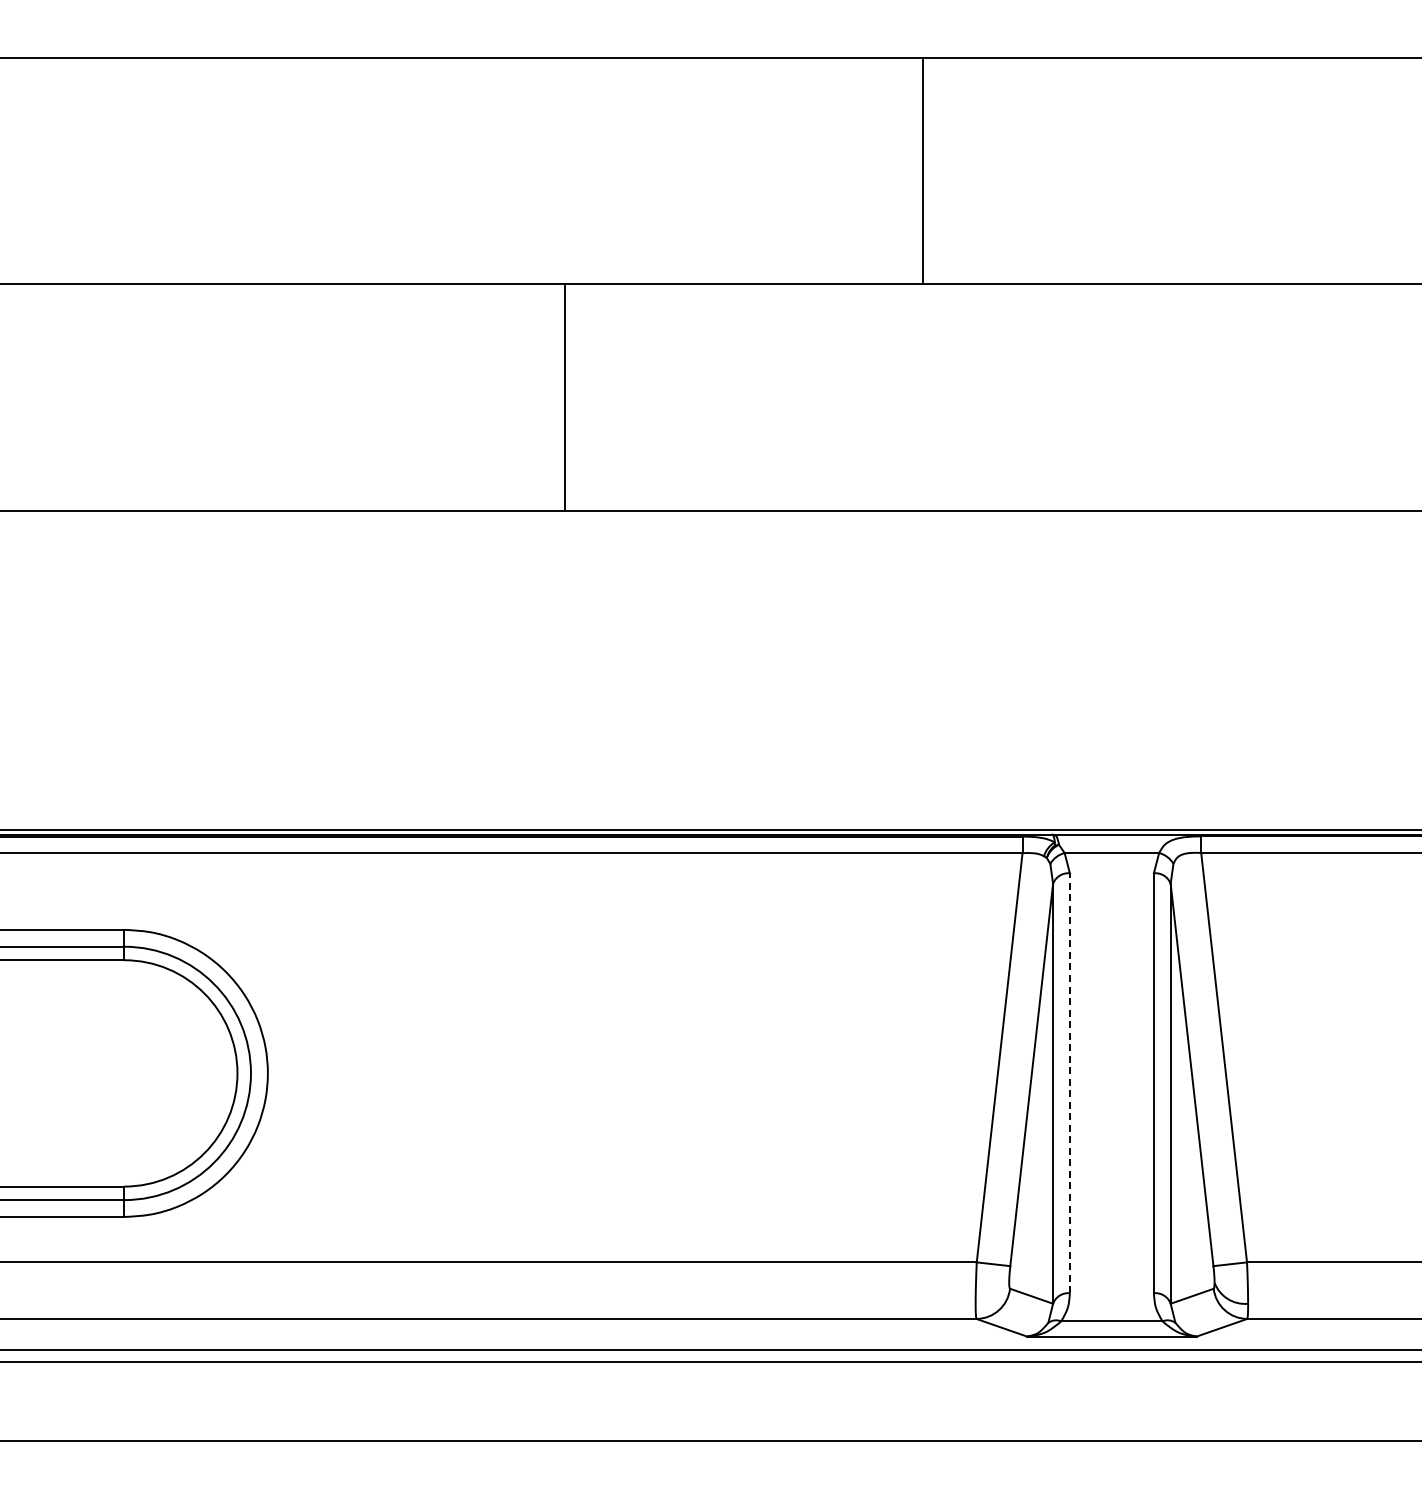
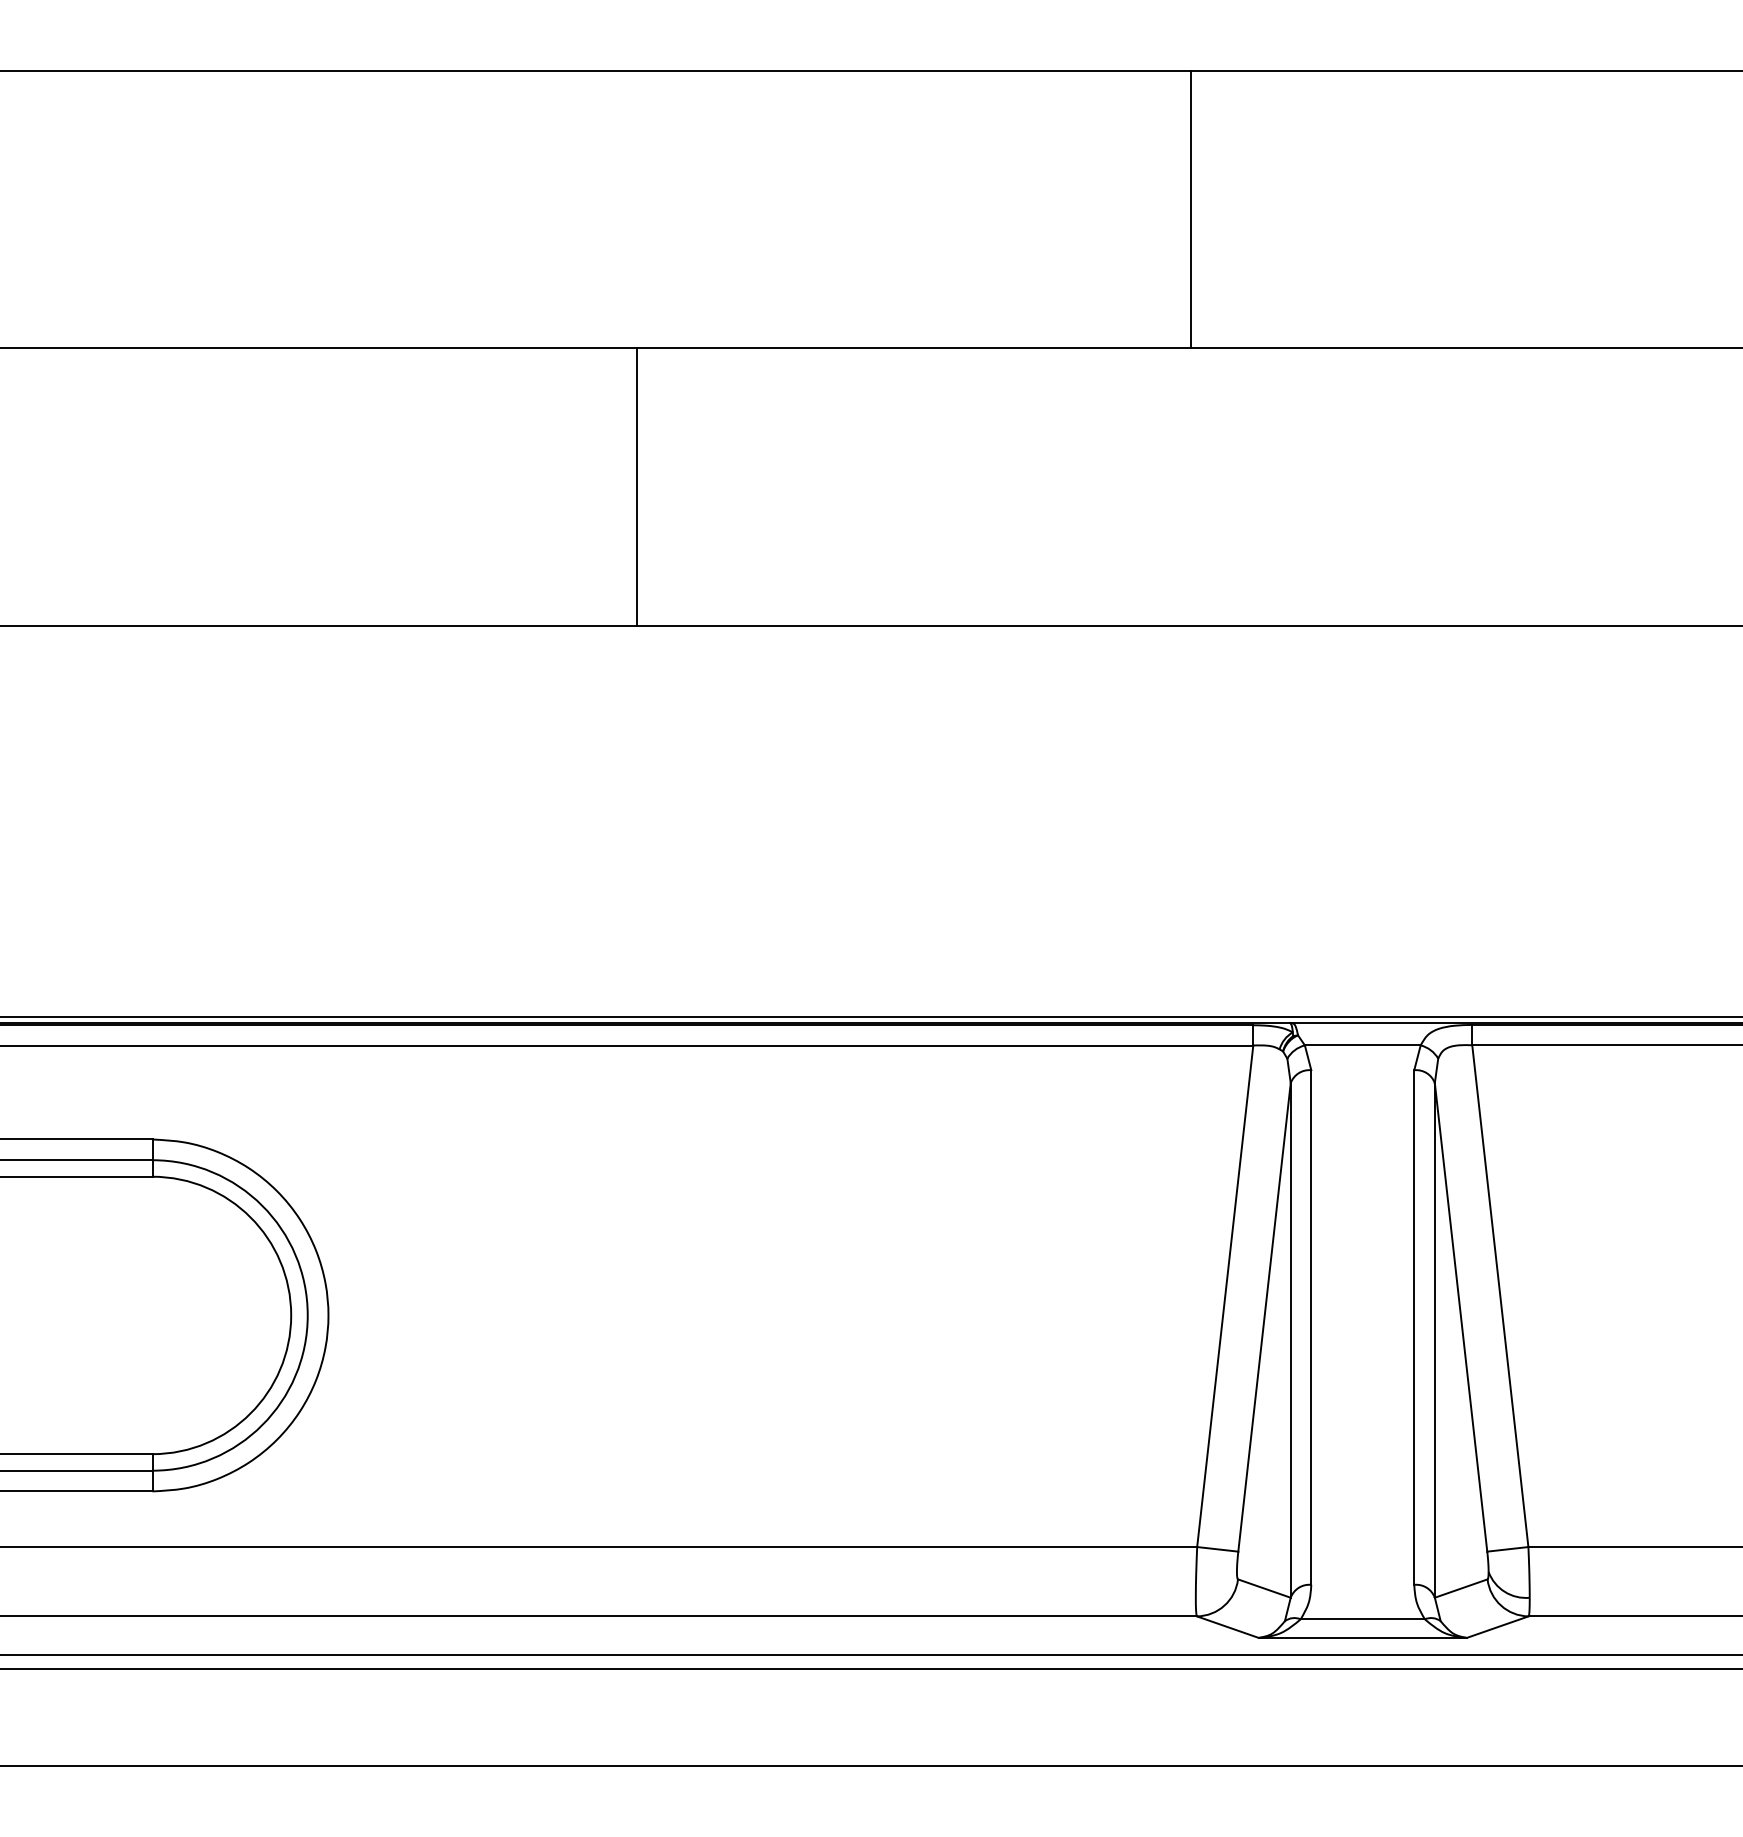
line: (923, 171) -> (1191, 210), moved
line: (565, 397) -> (636, 487), moved
line: (1069, 1083) -> (1310, 1327), dashed -> solid

